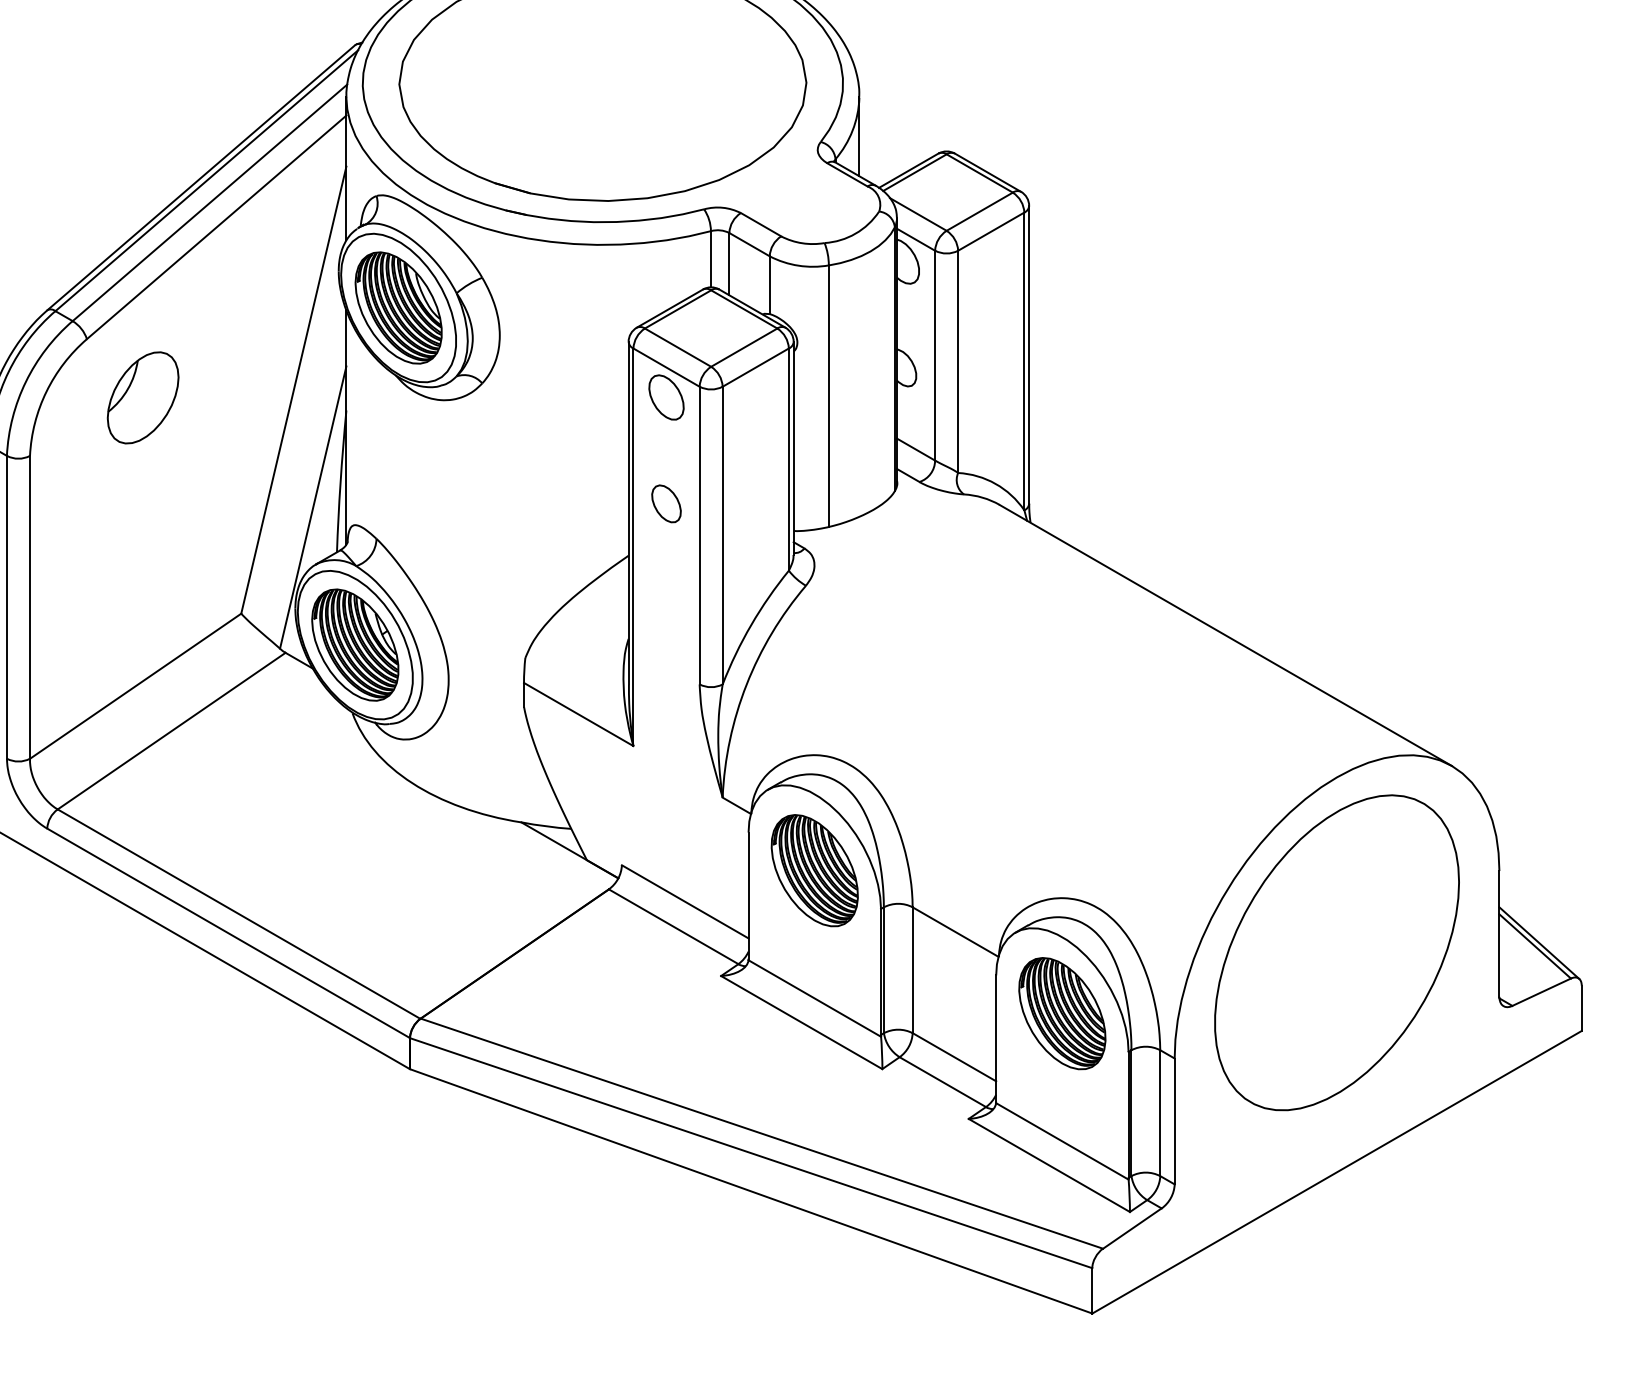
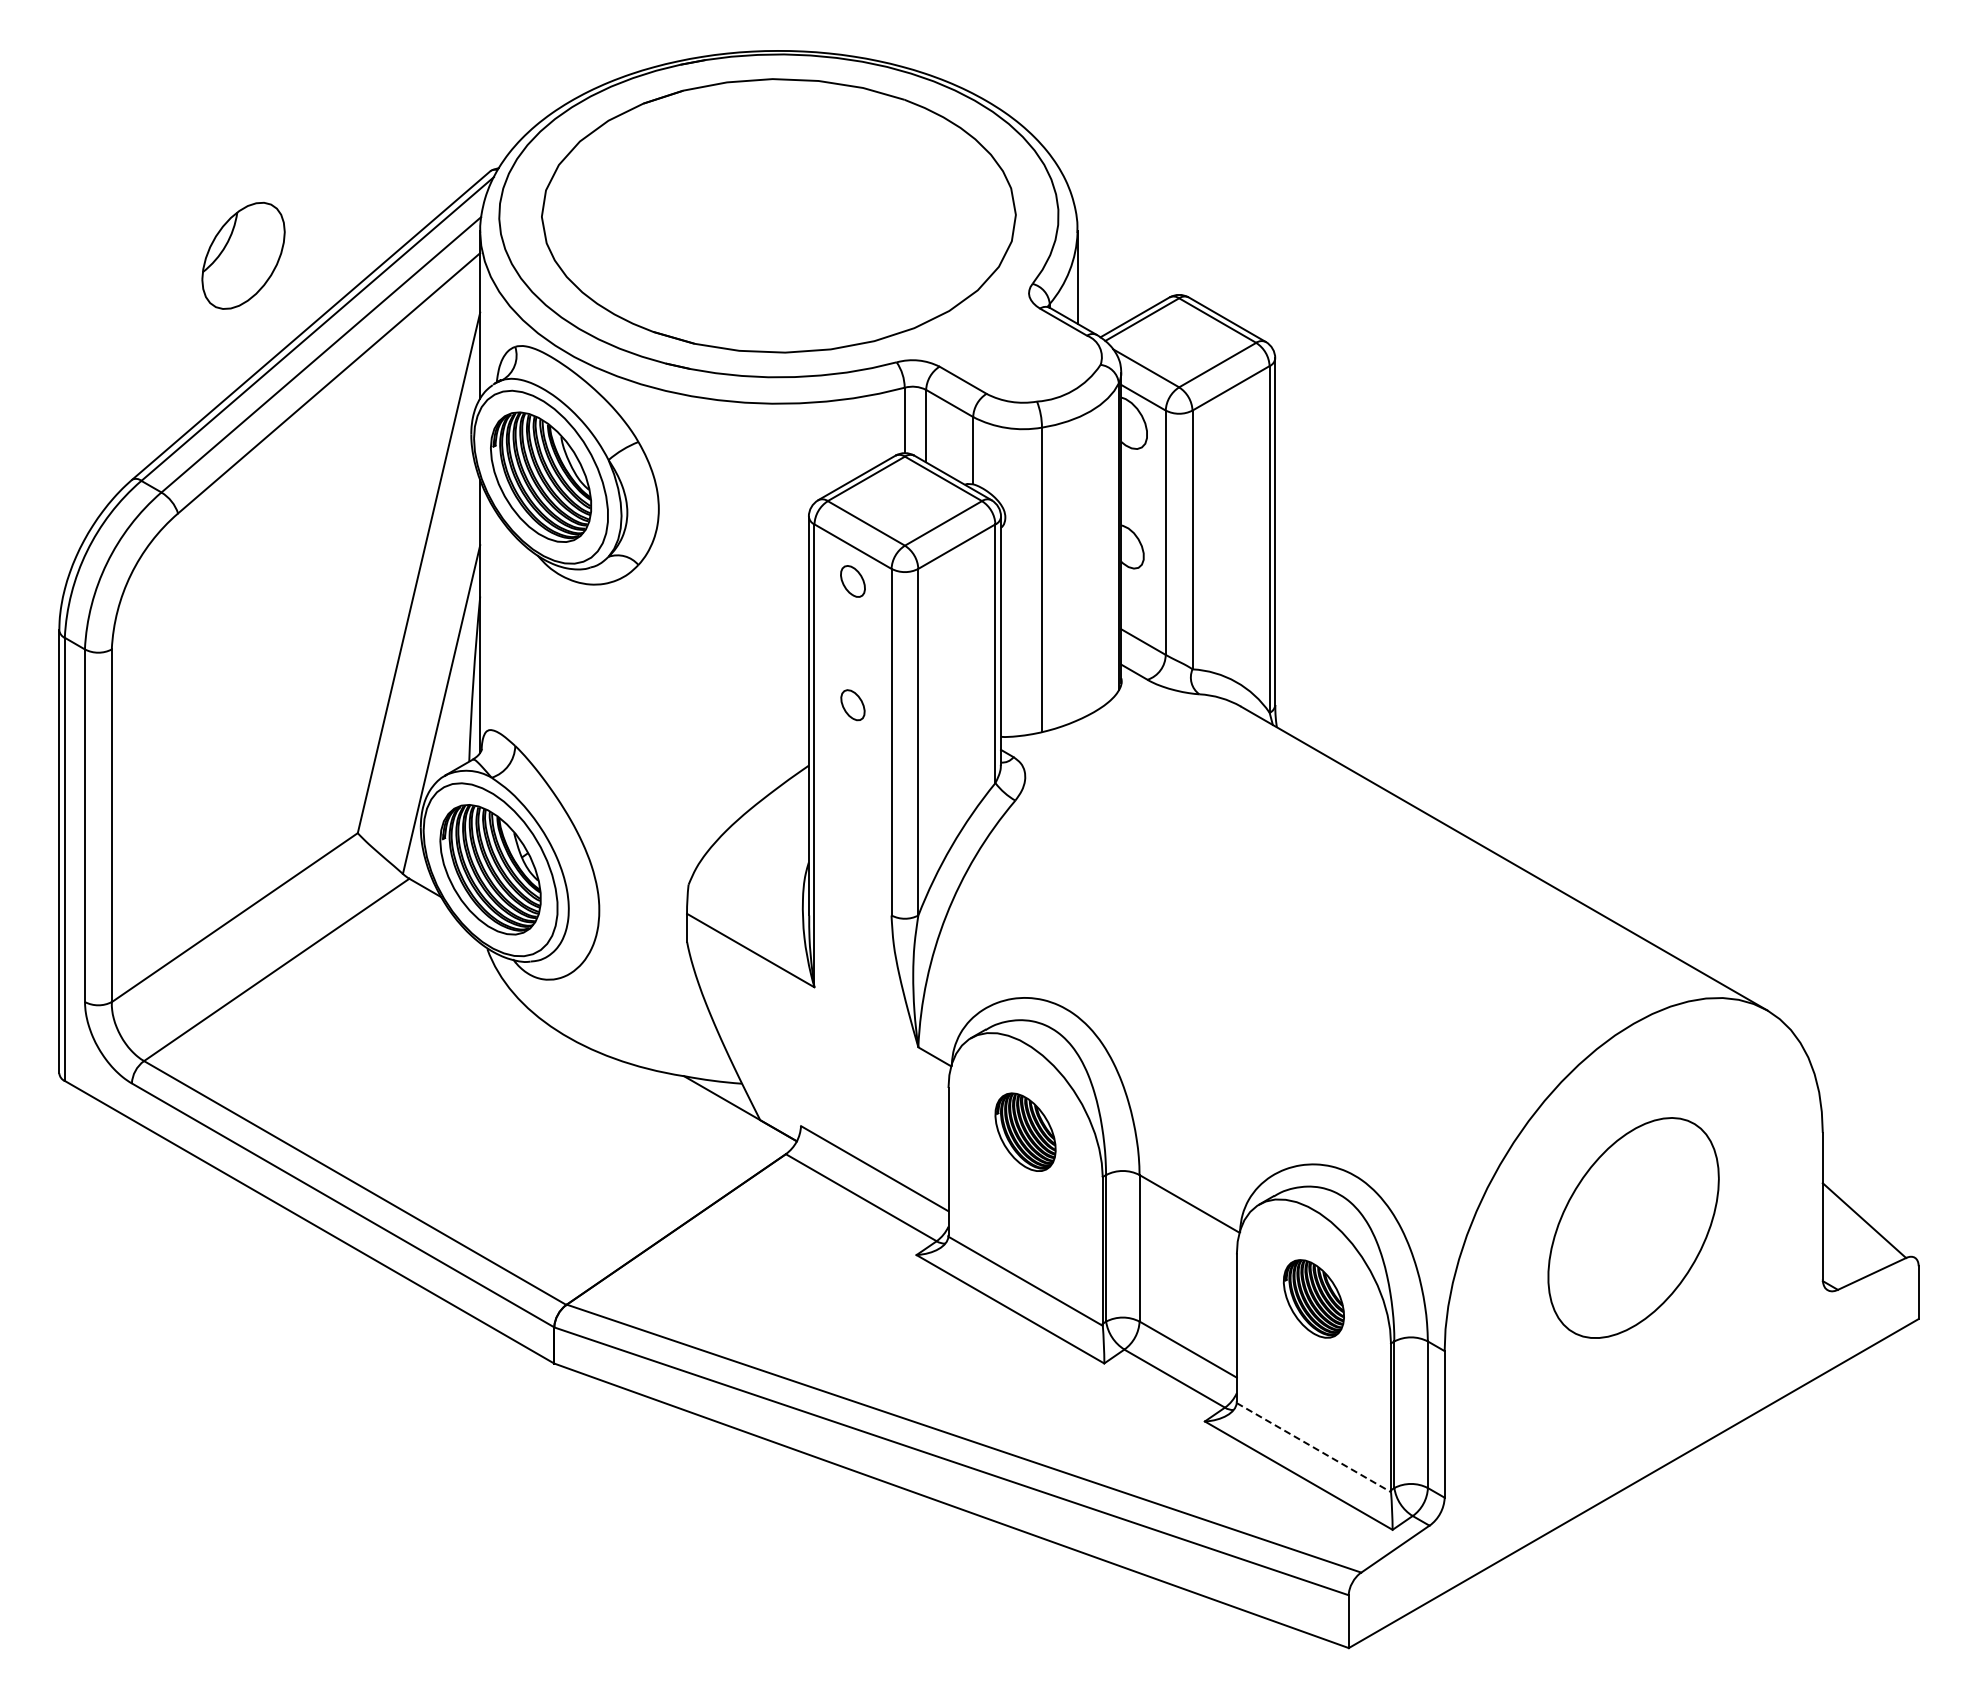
part: (143, 397) -> (243, 255), moved
part: (666, 397) -> (852, 581), size x0.6
part: (666, 503) -> (852, 704), size x0.7
part: (814, 869) -> (1025, 1131), size x0.6
line: (1538, 942) -> (1868, 1216), removed
part: (1336, 952) -> (1633, 1227), size x0.6
part: (1062, 1013) -> (1313, 1298), size x0.6
line: (1062, 1141) -> (1314, 1447), solid -> dashed

